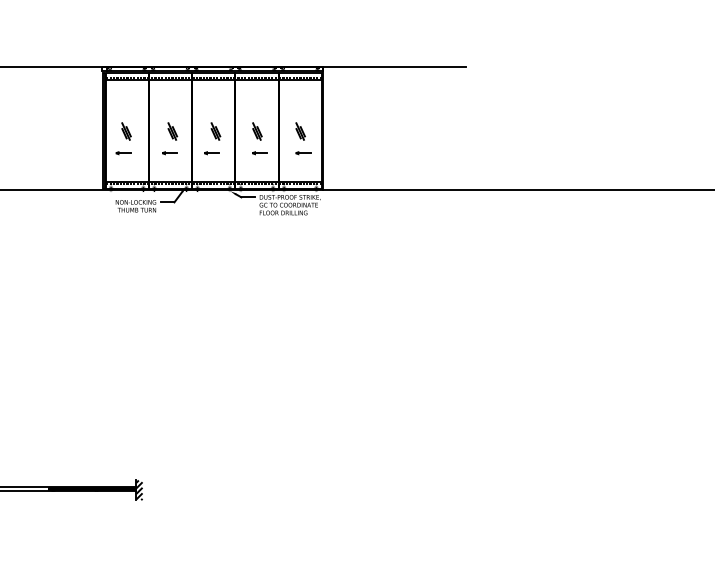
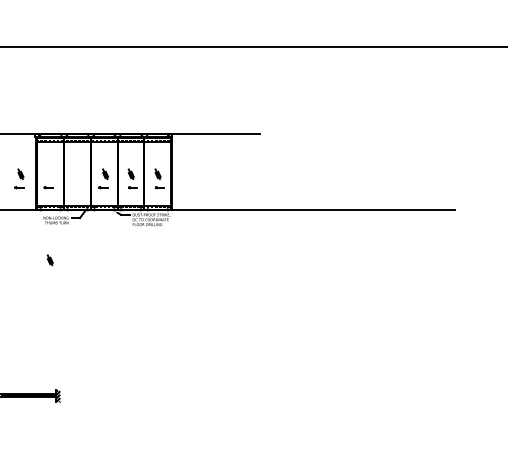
part: (125, 130) -> (49, 259), moved
part: (170, 138) -> (19, 178), moved

